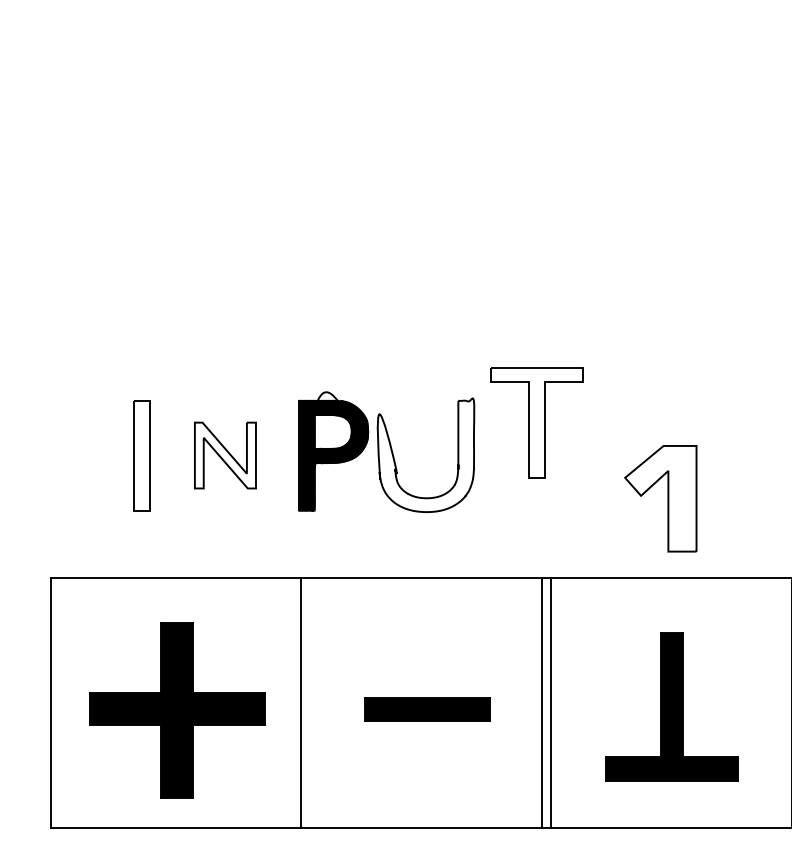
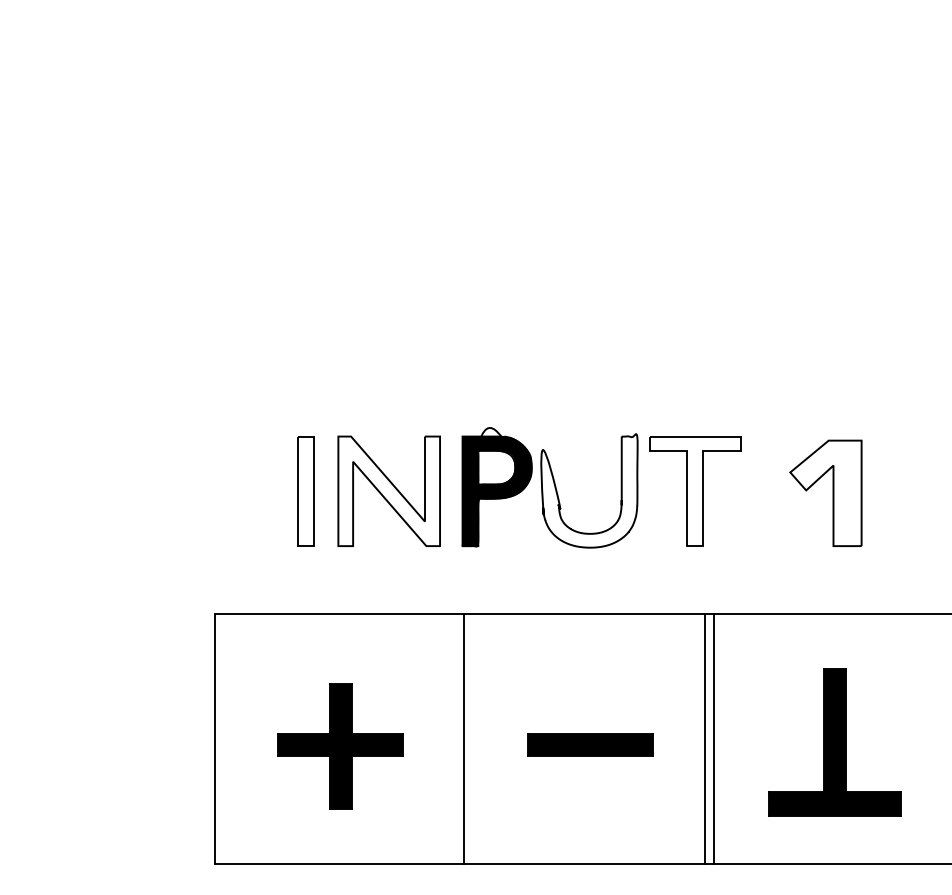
part: (537, 422) -> (695, 491), moved
part: (224, 454) -> (388, 490), size x1.67
part: (667, 497) -> (832, 492), moved
part: (176, 711) -> (340, 746), size x0.71

